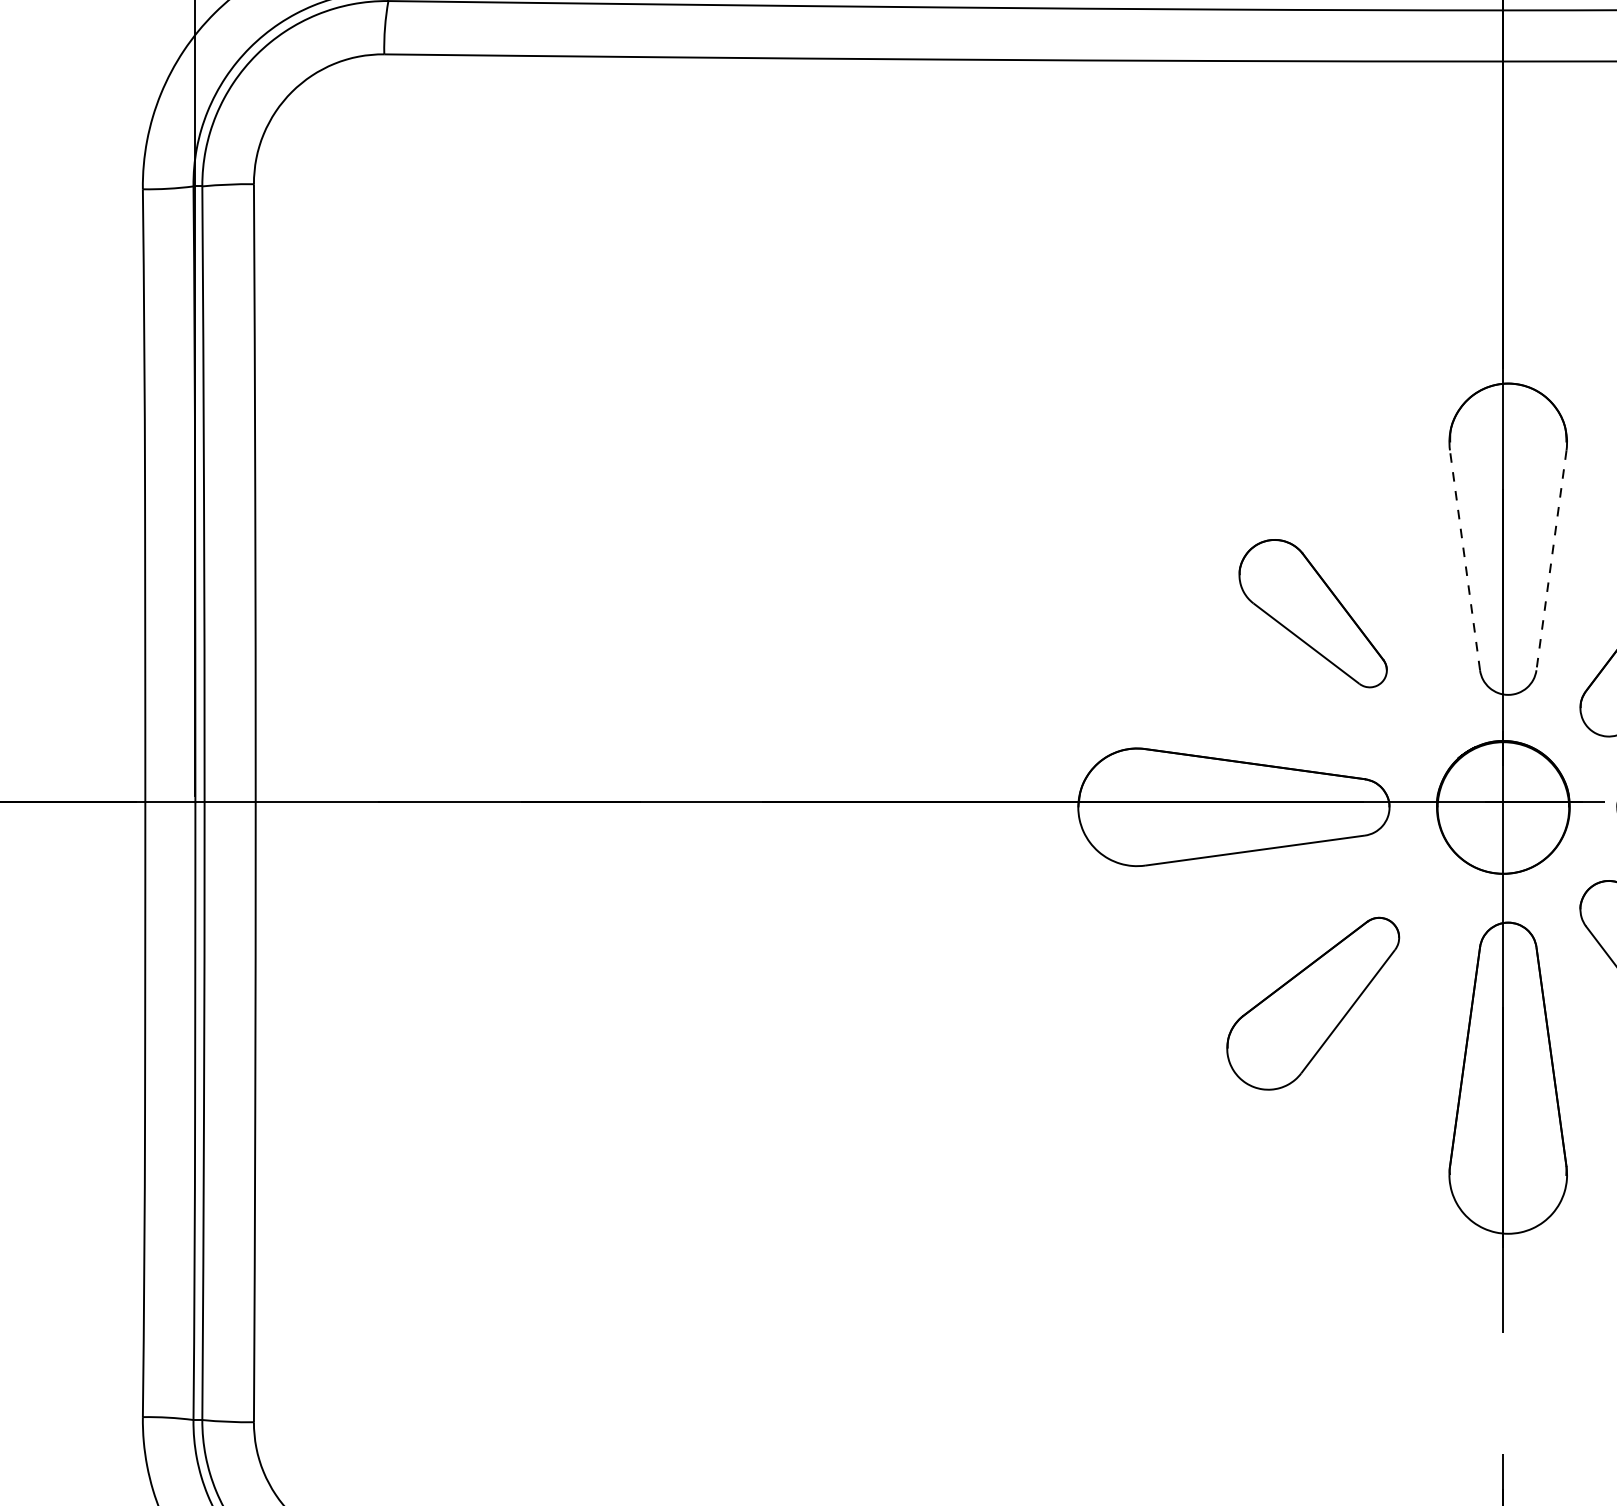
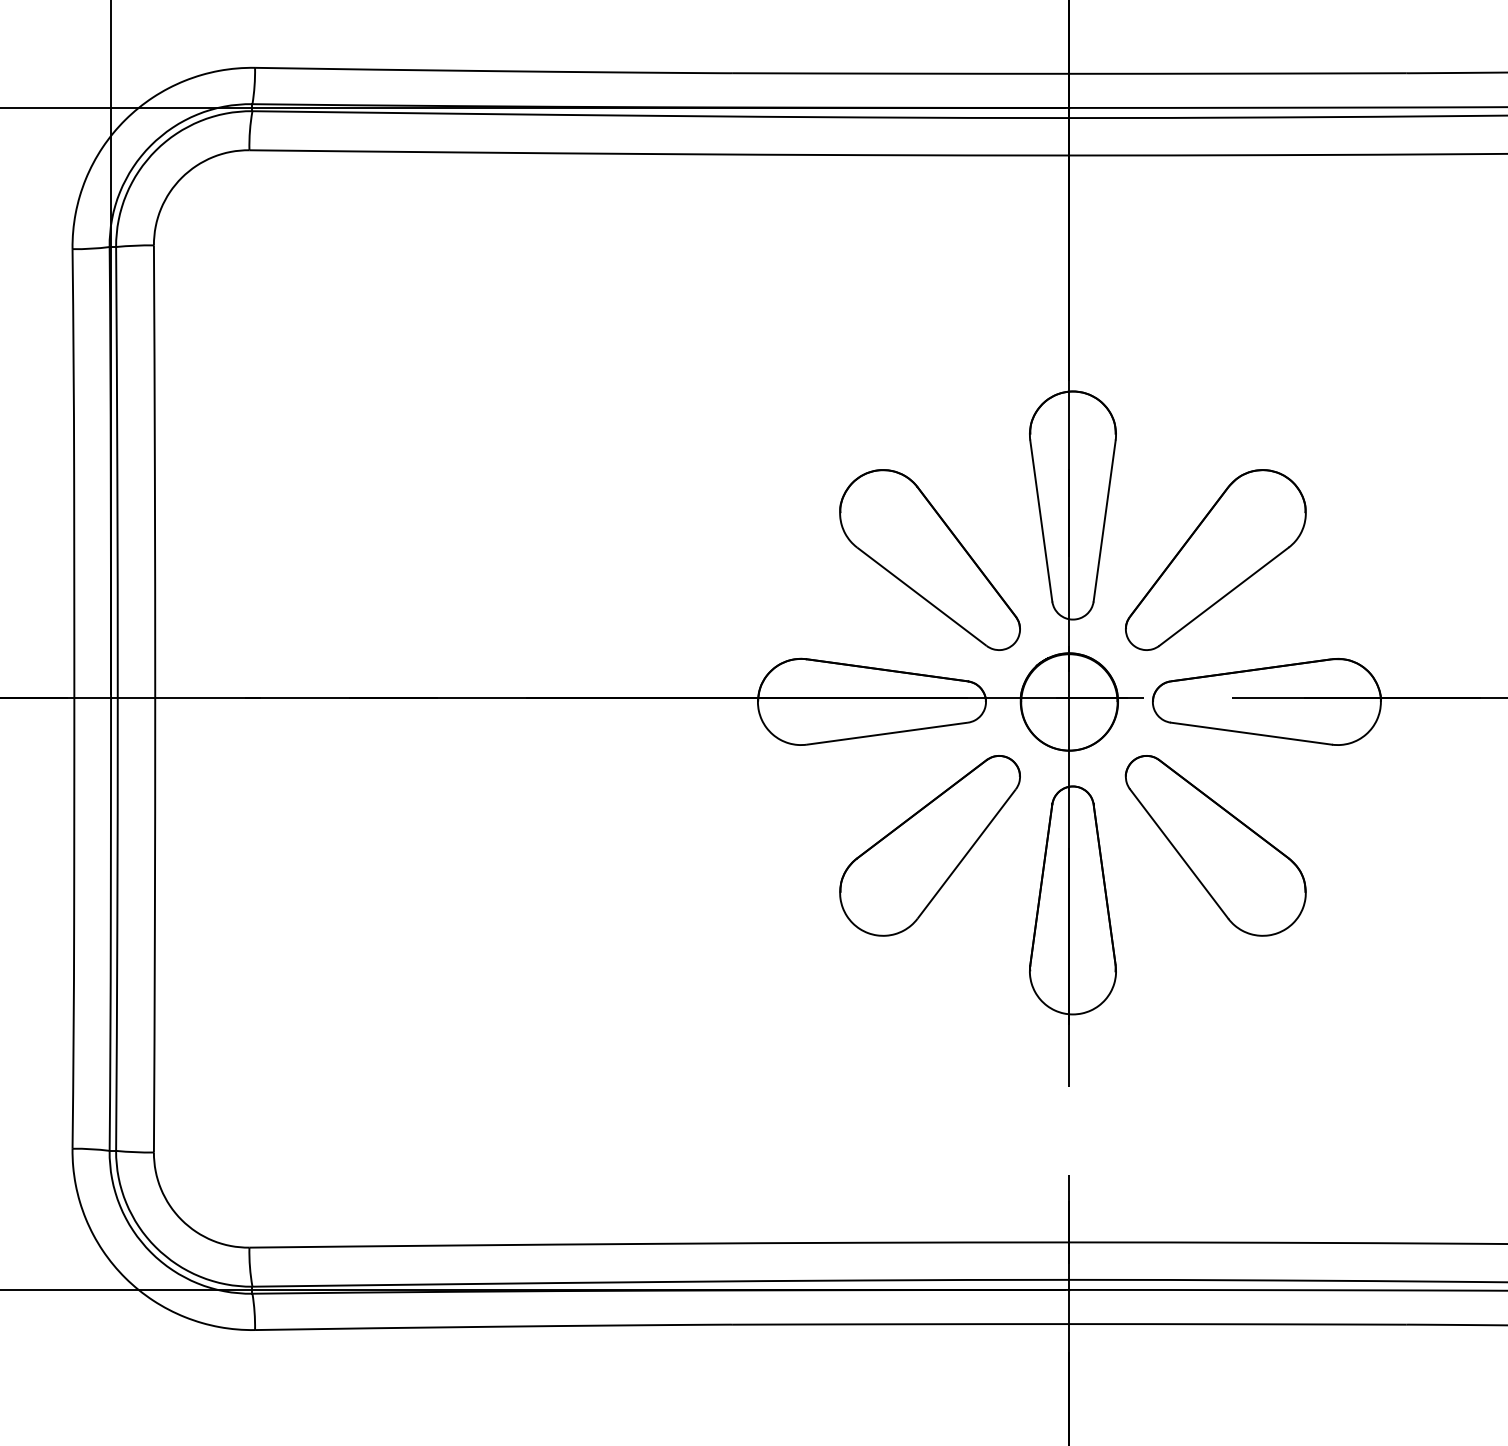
line: (1465, 559) -> (1041, 520), dashed -> solid
line: (1551, 561) -> (1104, 521), dashed -> solid
part: (1312, 612) -> (929, 559), size x1.67
part: (1312, 1003) -> (929, 845), size x1.43

